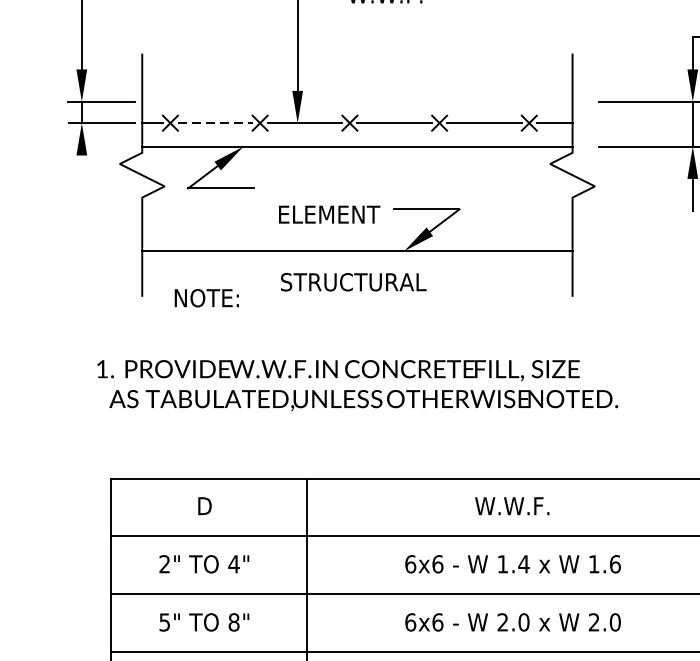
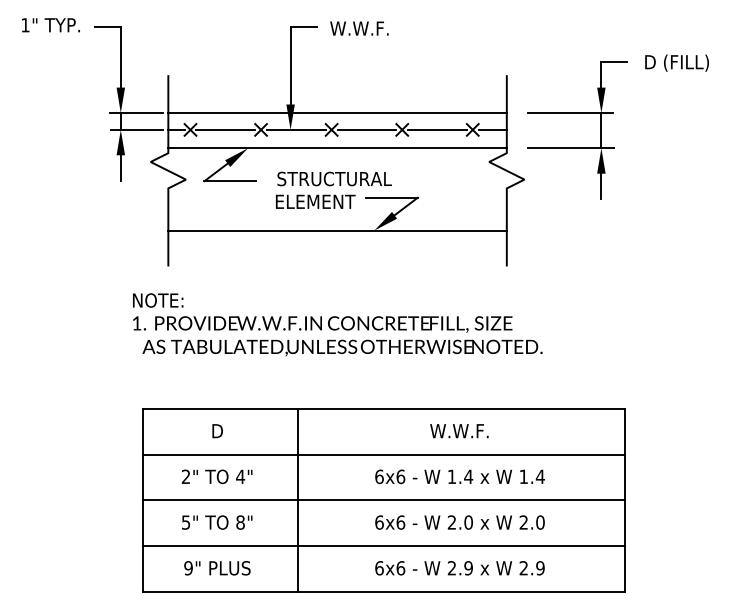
line: (357, 102) -> (337, 113), added
line: (216, 122) -> (226, 129), dashed -> solid
line: (81, 171) -> (120, 167), added
text: (353, 281) -> (334, 178), moved
text: (207, 298) -> (158, 300), moved
text: (614, 563) -> (539, 476), 1.6 -> 1.4

